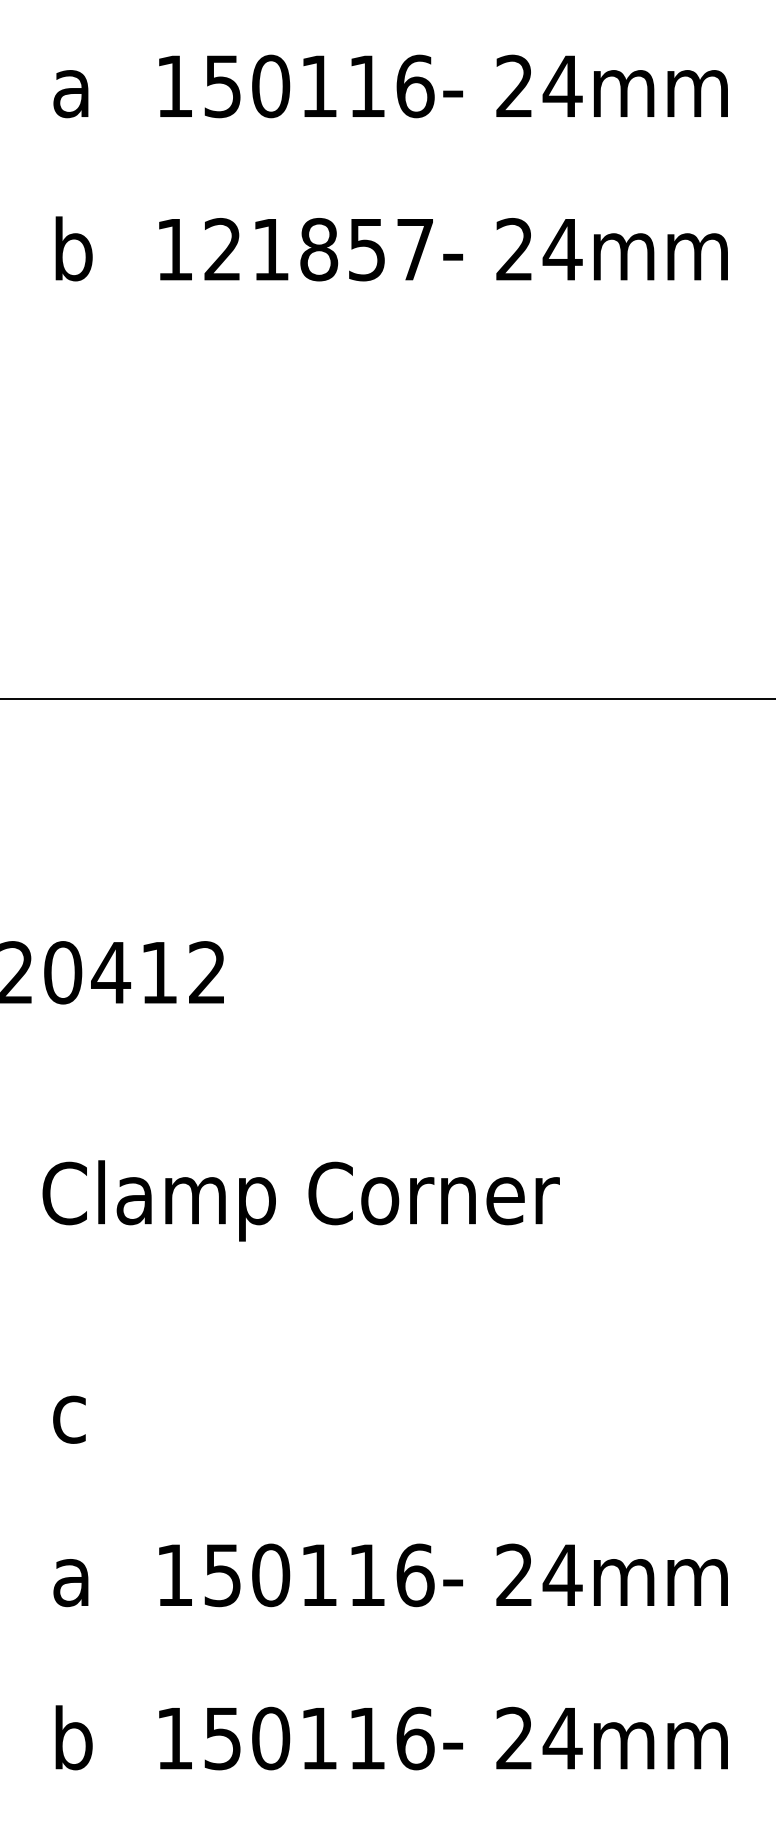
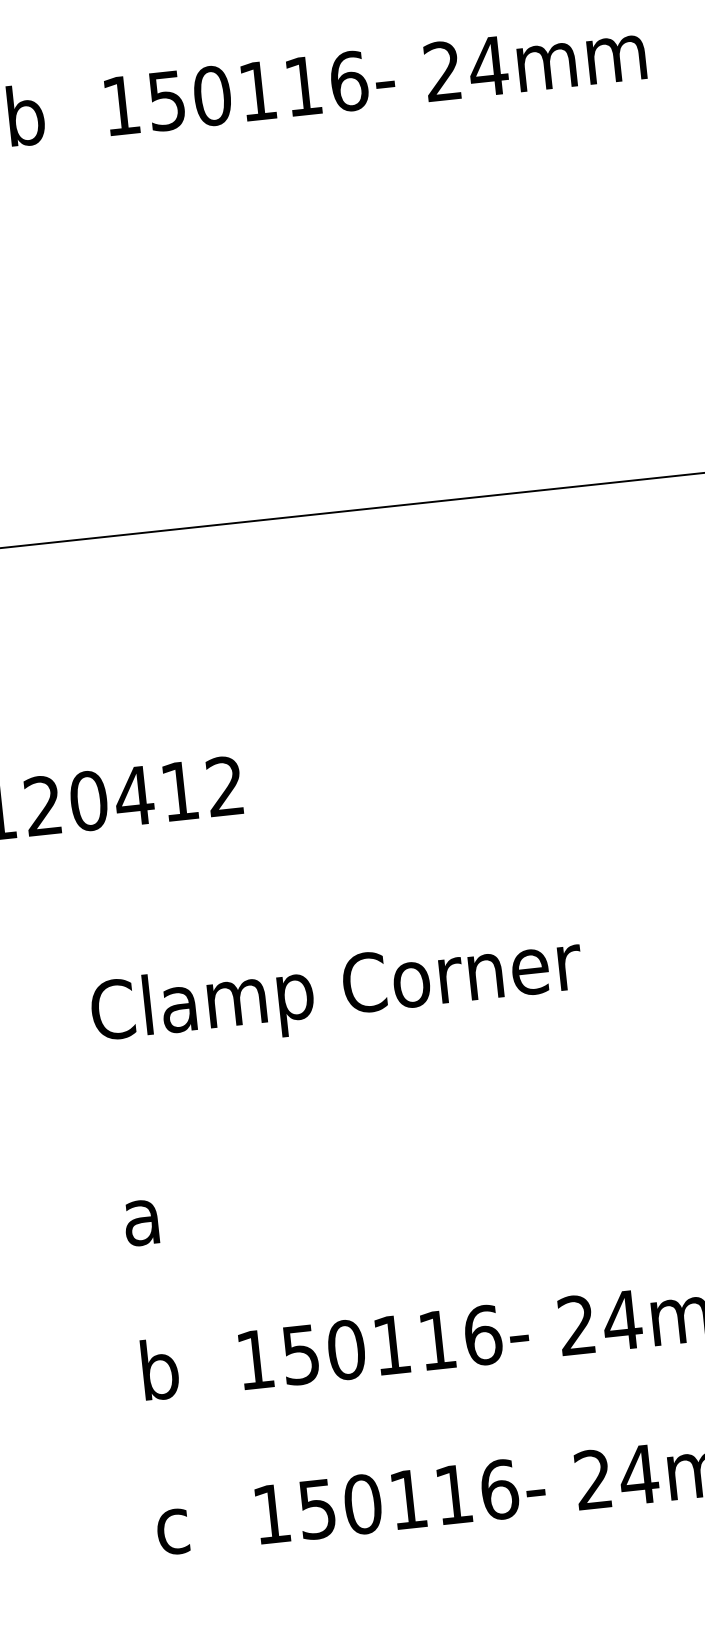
text: (319, 249) -> (258, 90), 121857- -> 150116-
text: (70, 1419) -> (141, 1222), c -> a
text: (72, 1574) -> (158, 1369), a -> b
text: (72, 1737) -> (175, 1523), b -> c

